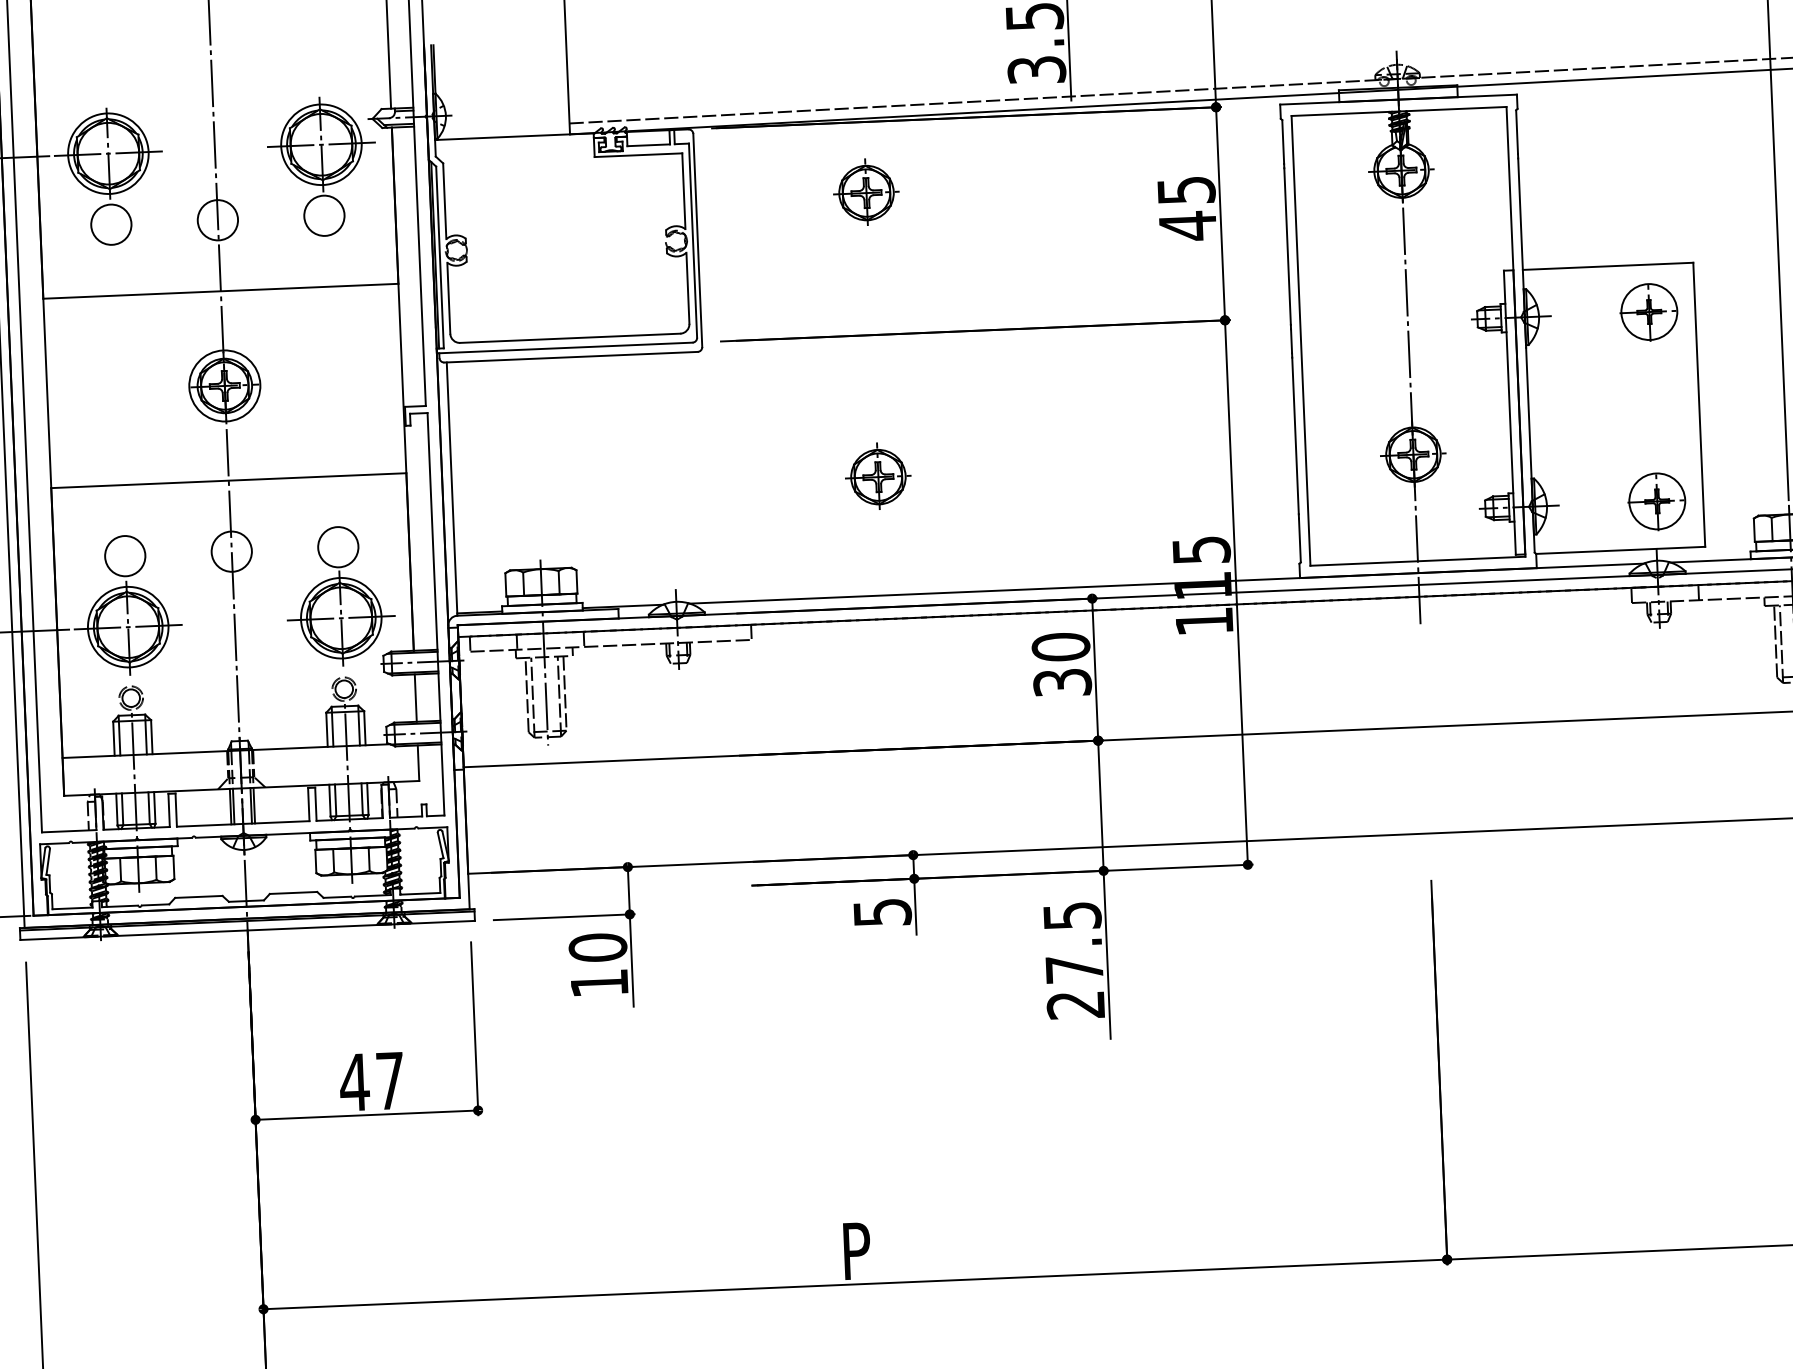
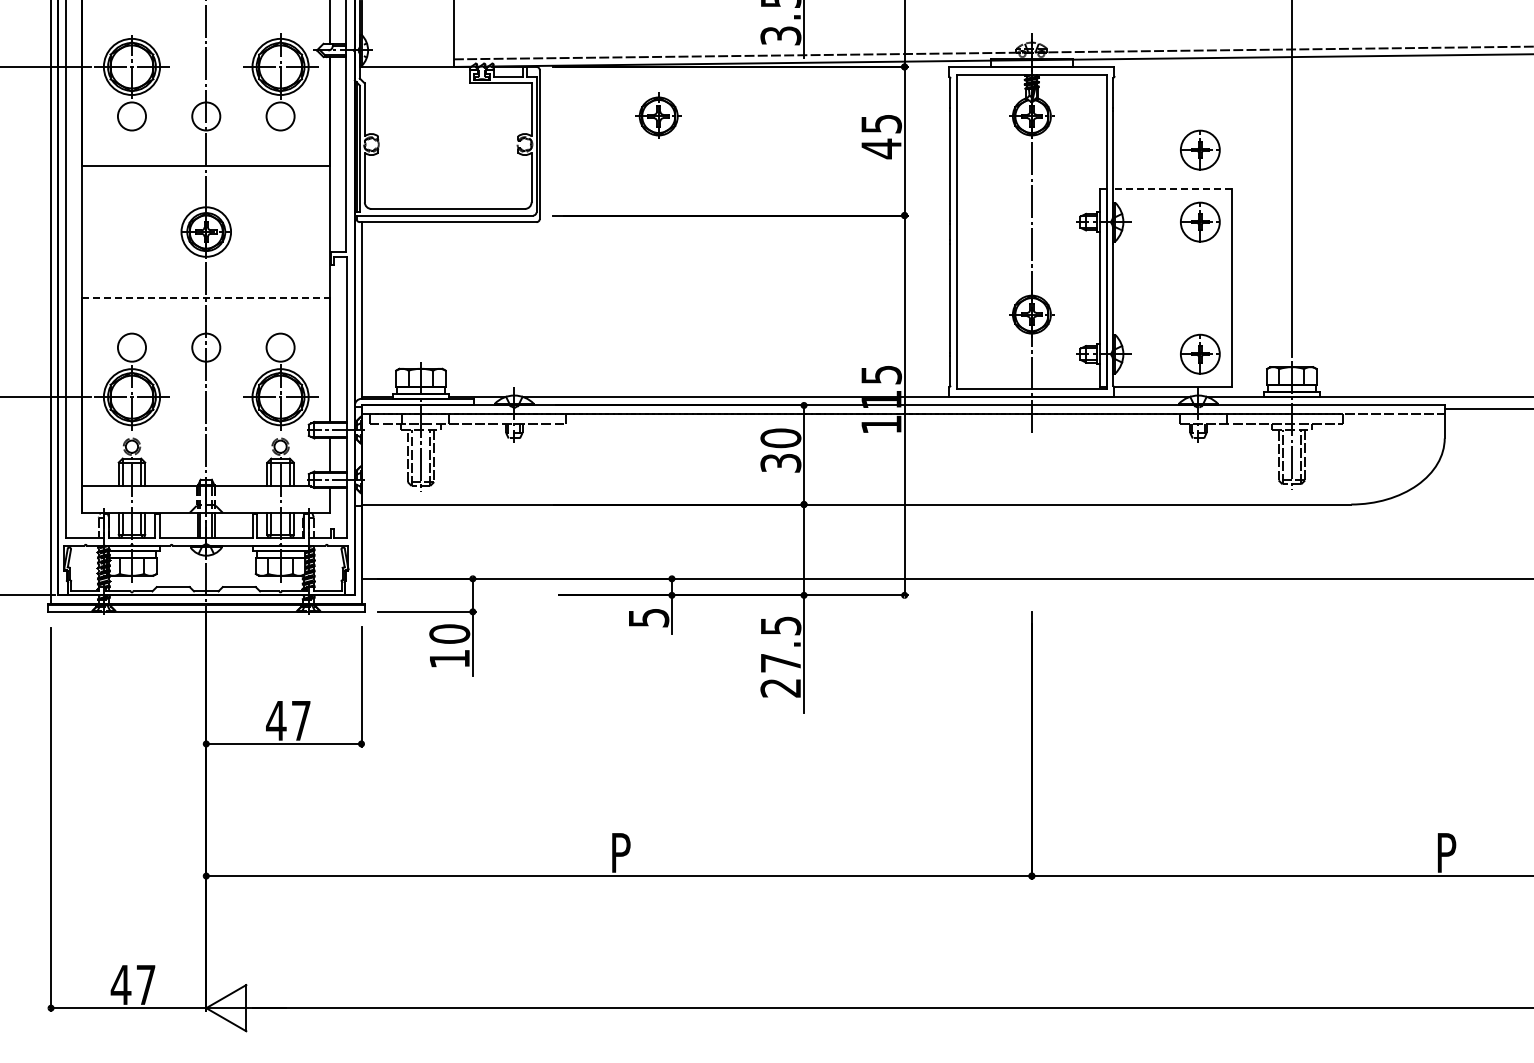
part: (1645, 207) -> (1200, 149), added
line: (1607, 266) -> (1172, 189), solid -> dashed
part: (878, 475) -> (658, 313), removed
line: (229, 481) -> (206, 298), solid -> dashed

